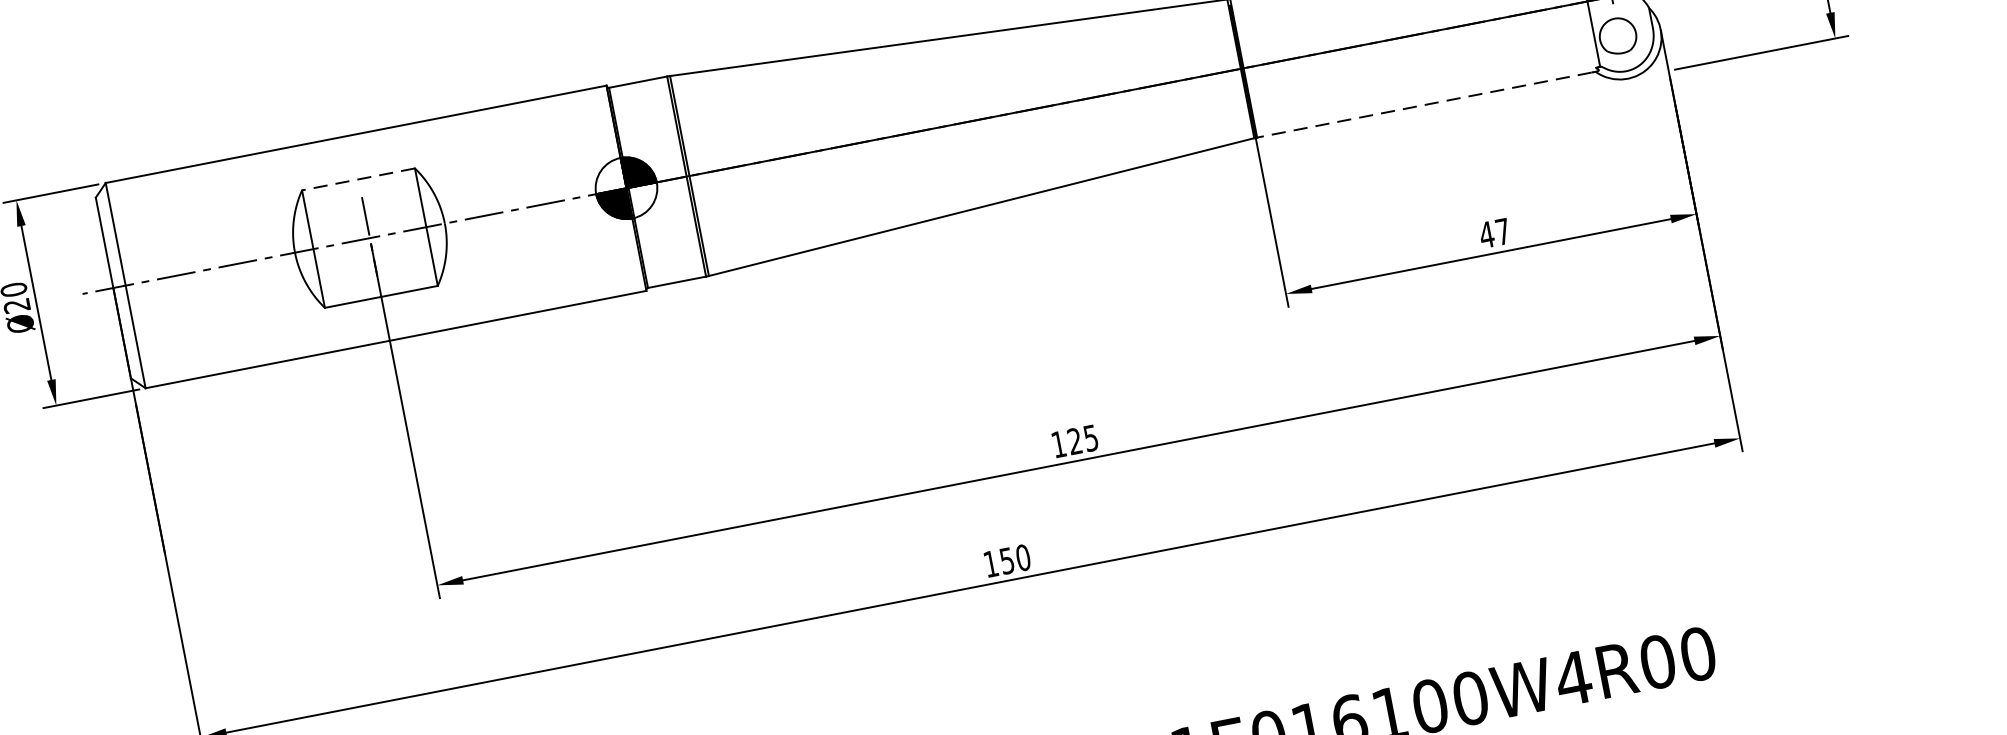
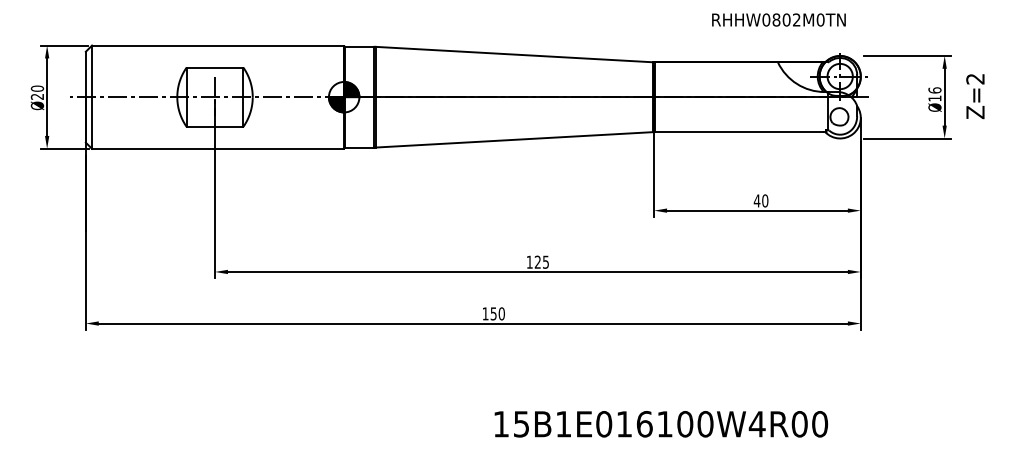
line: (1423, 106) -> (738, 132), dashed -> solid
line: (357, 179) -> (214, 67), dashed -> solid
text: (1503, 230) -> (765, 200), 47 -> 40

